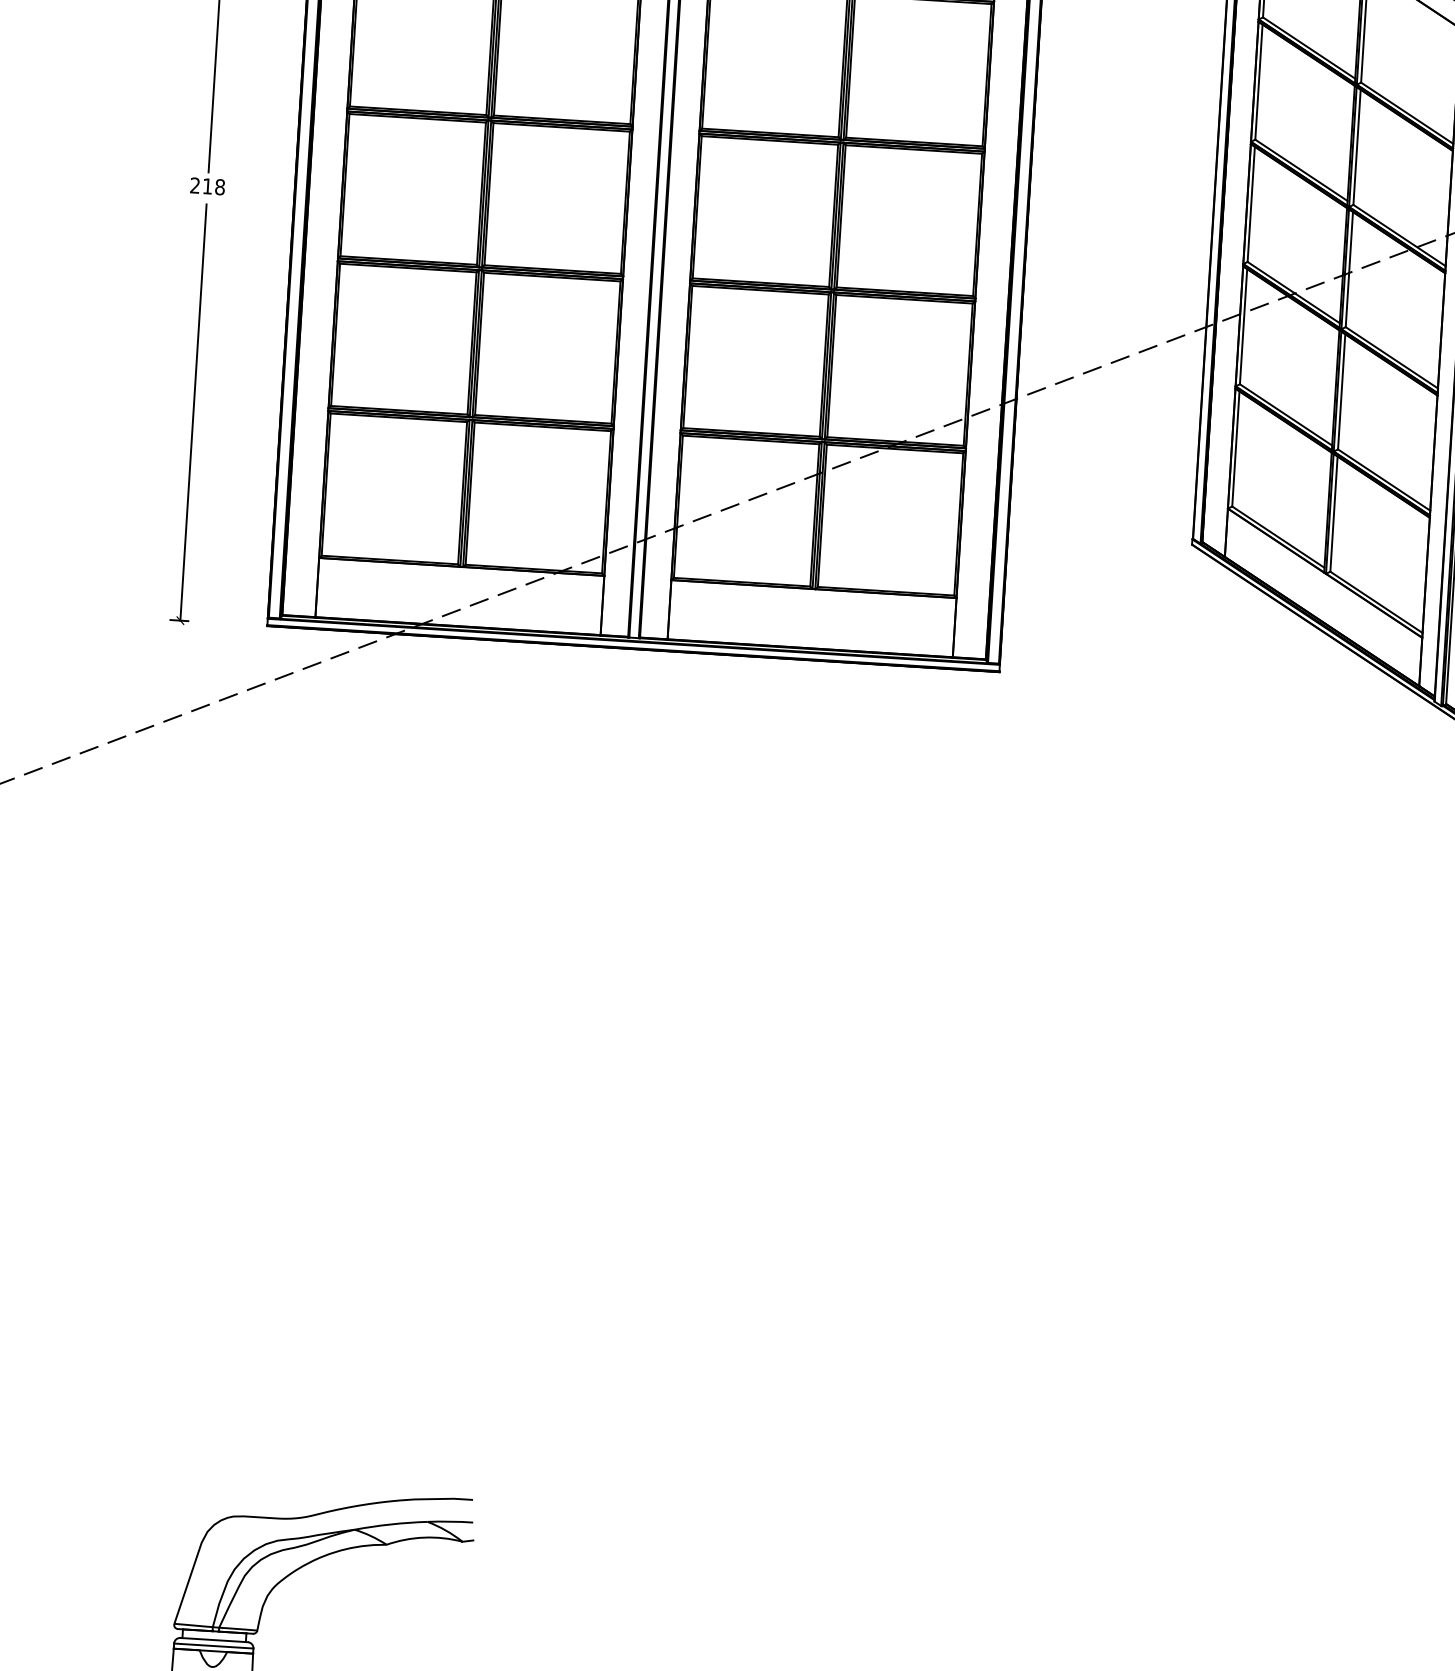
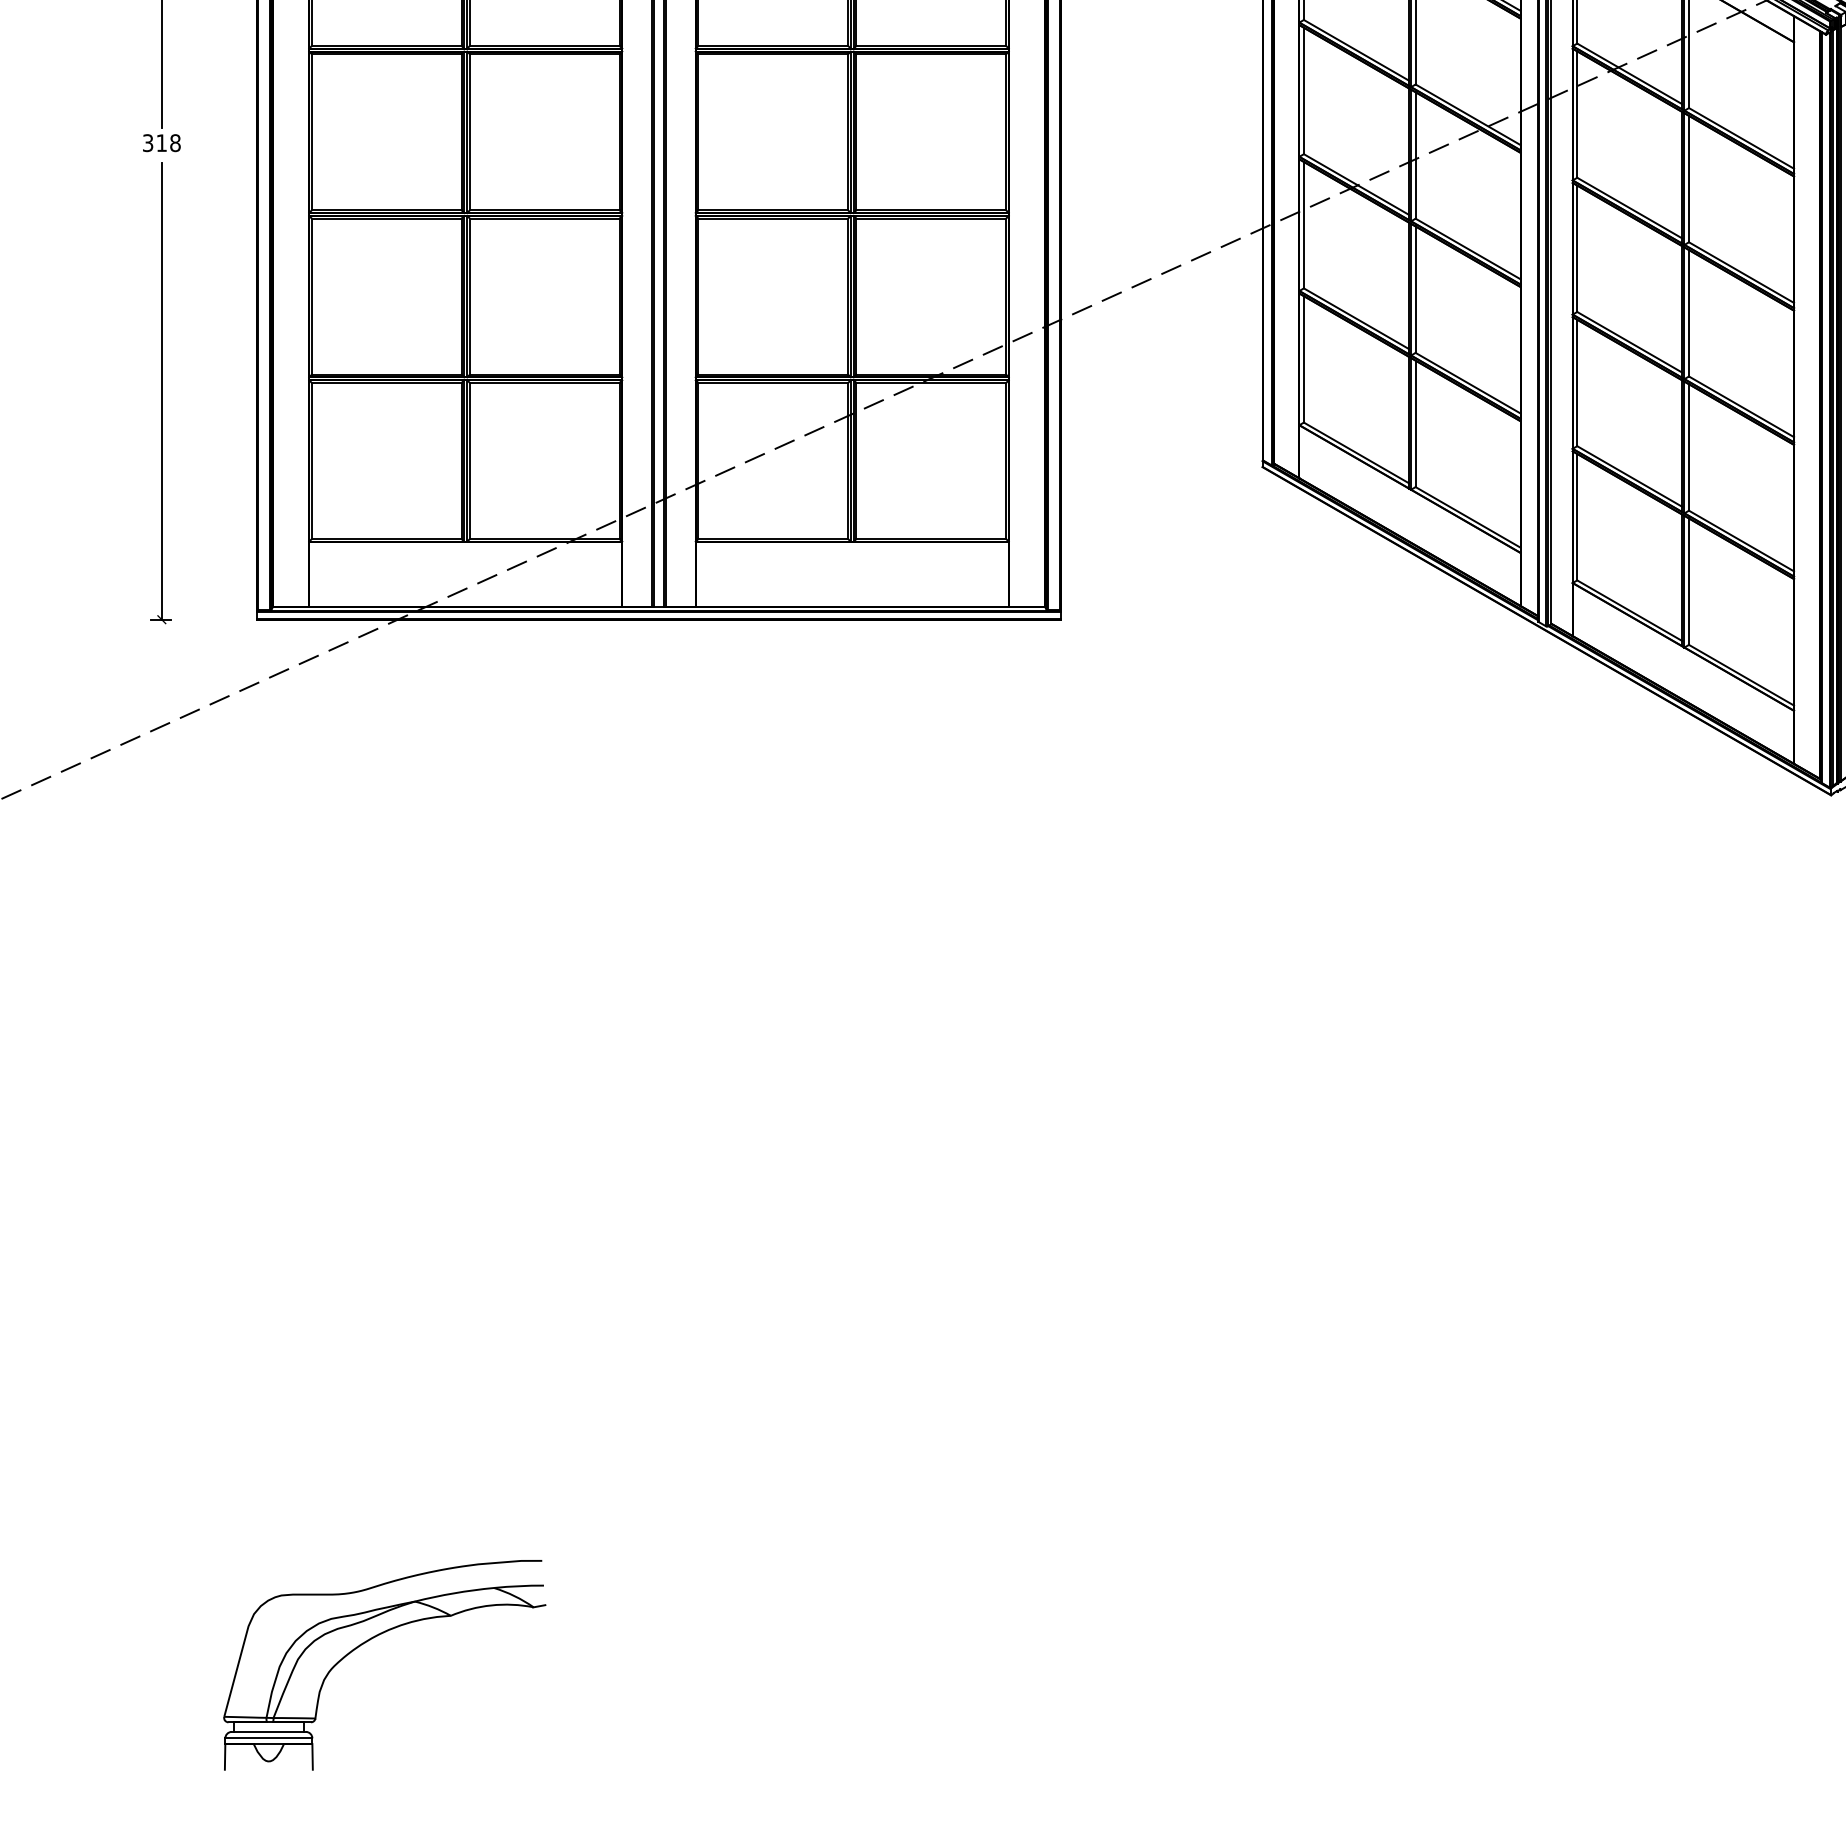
text: (195, 186) -> (148, 143), 218 -> 318

